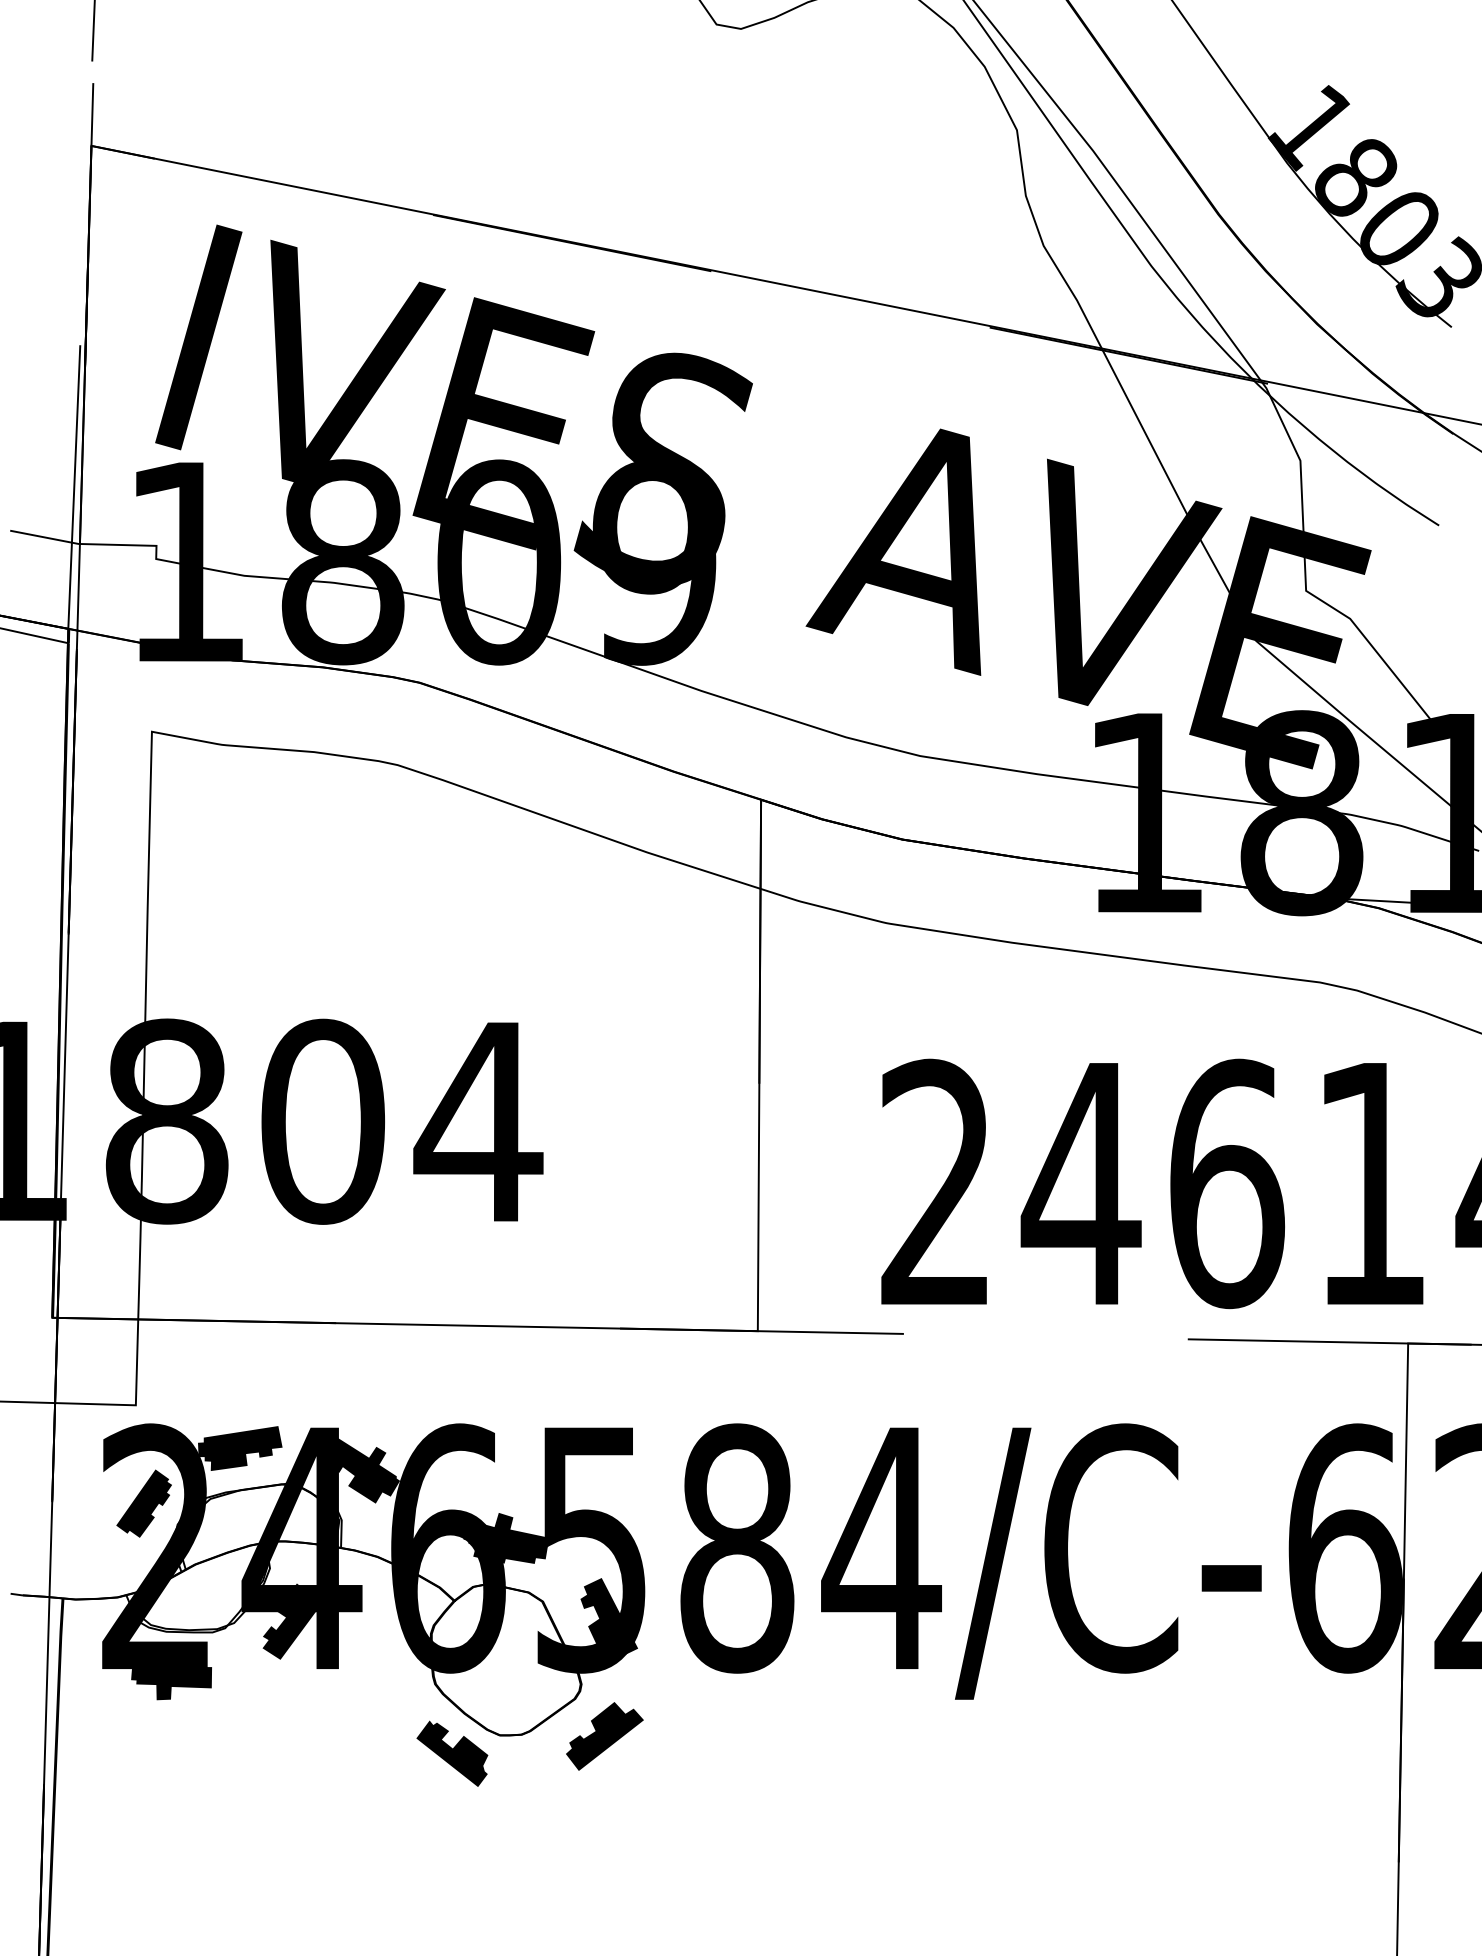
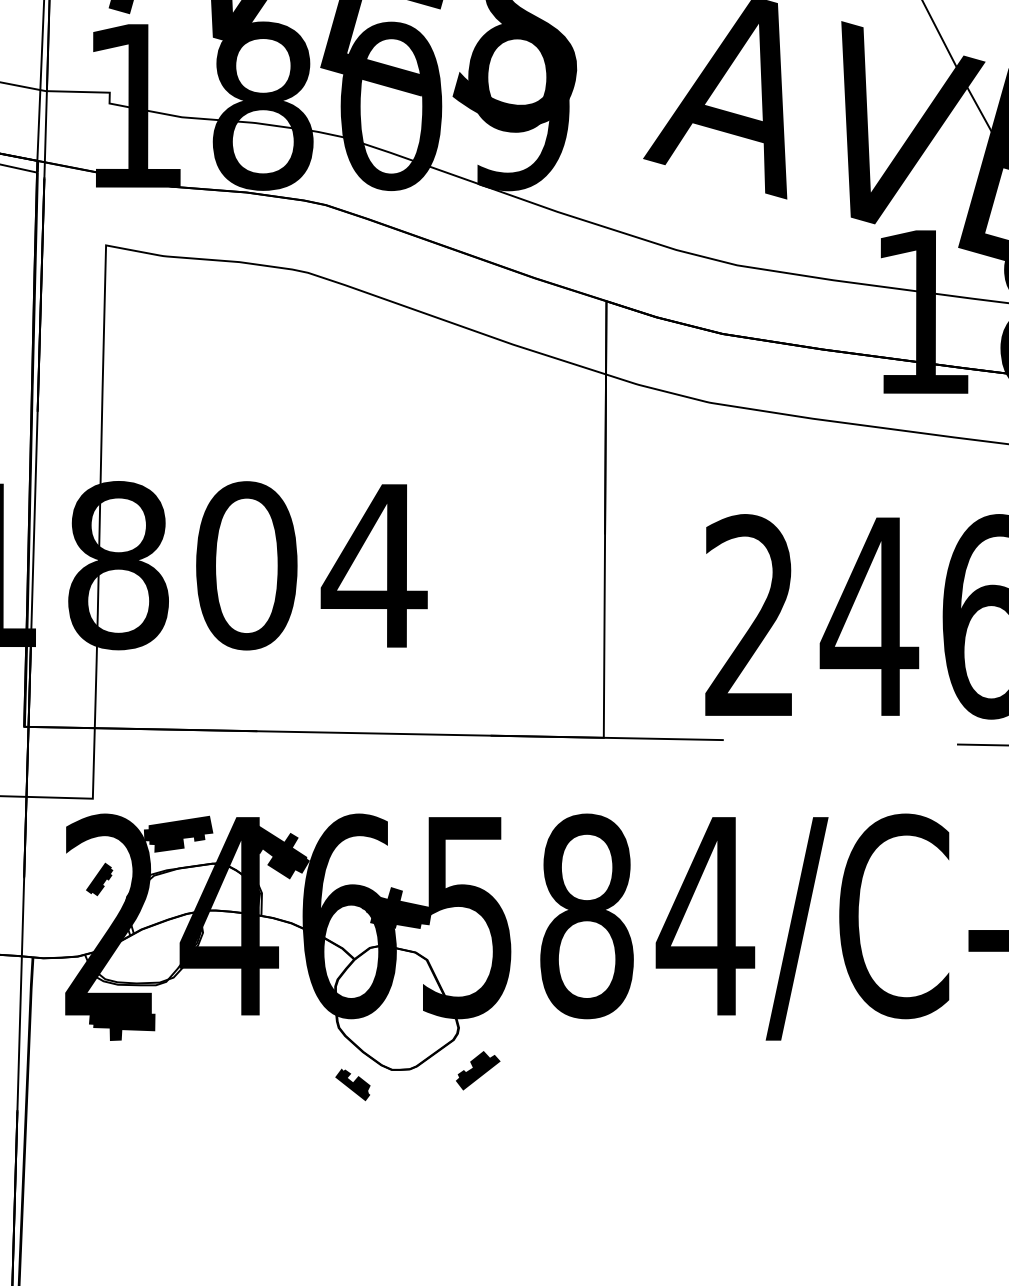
part: (143, 1503) -> (99, 879), size x0.6
fill: (609, 1617) -> (481, 973), removed
fill: (294, 1621) -> (223, 976), removed
part: (604, 1736) -> (477, 1070), size x0.7
part: (452, 1753) -> (352, 1084), size x0.6

